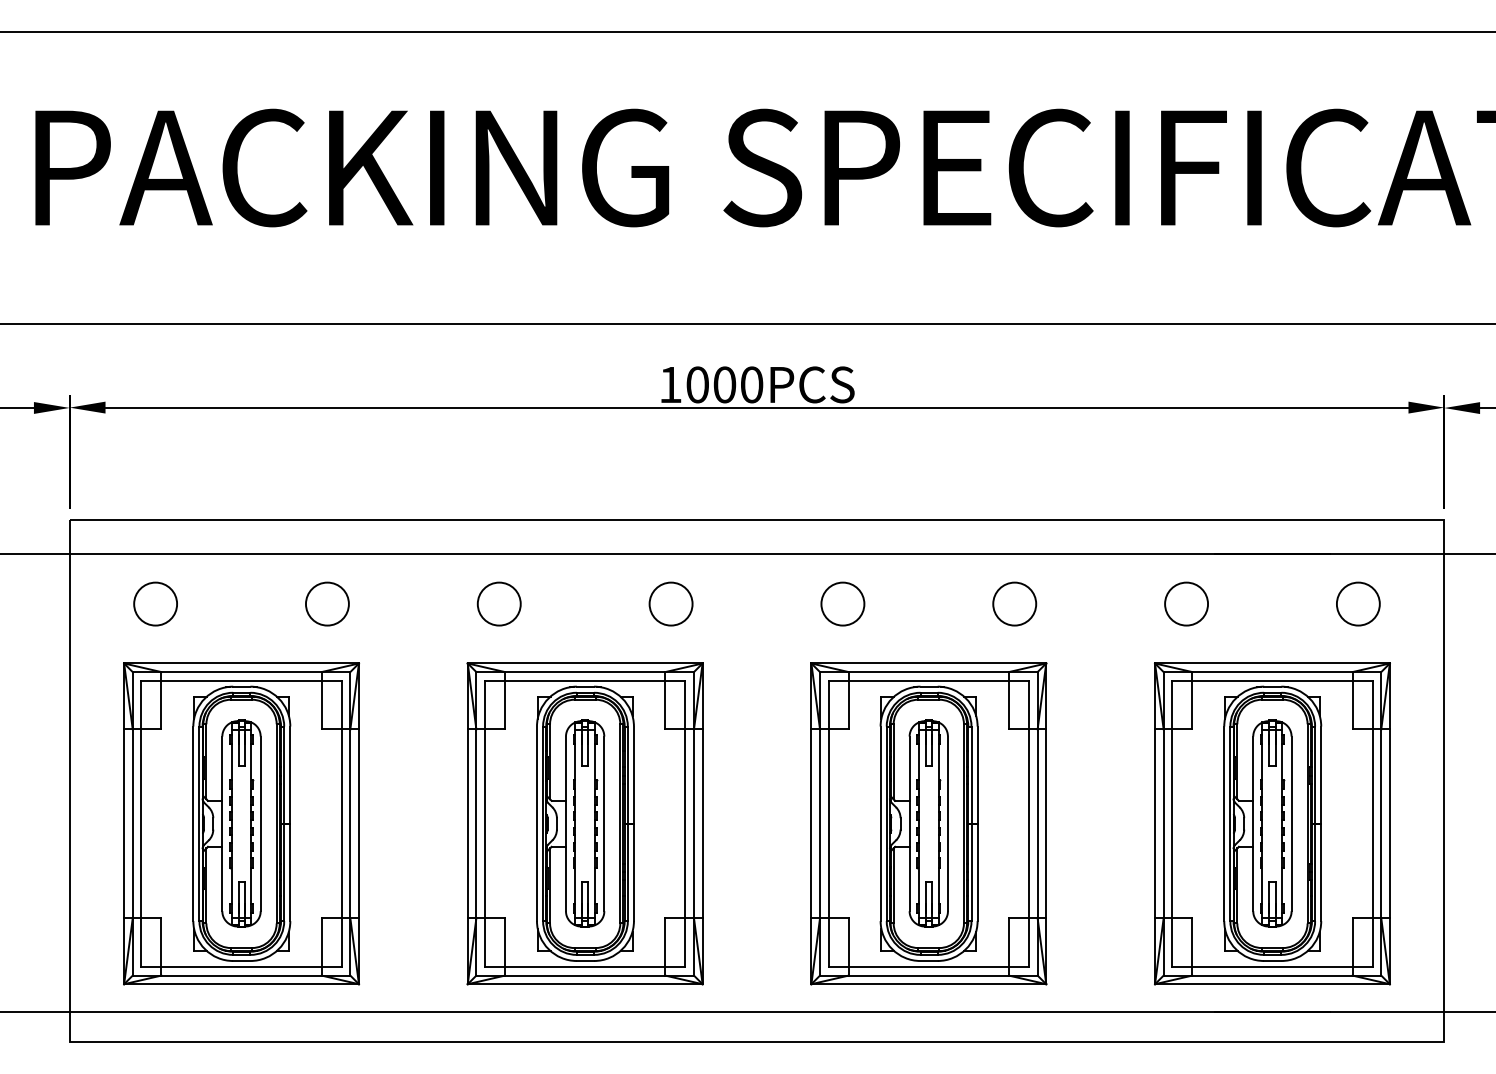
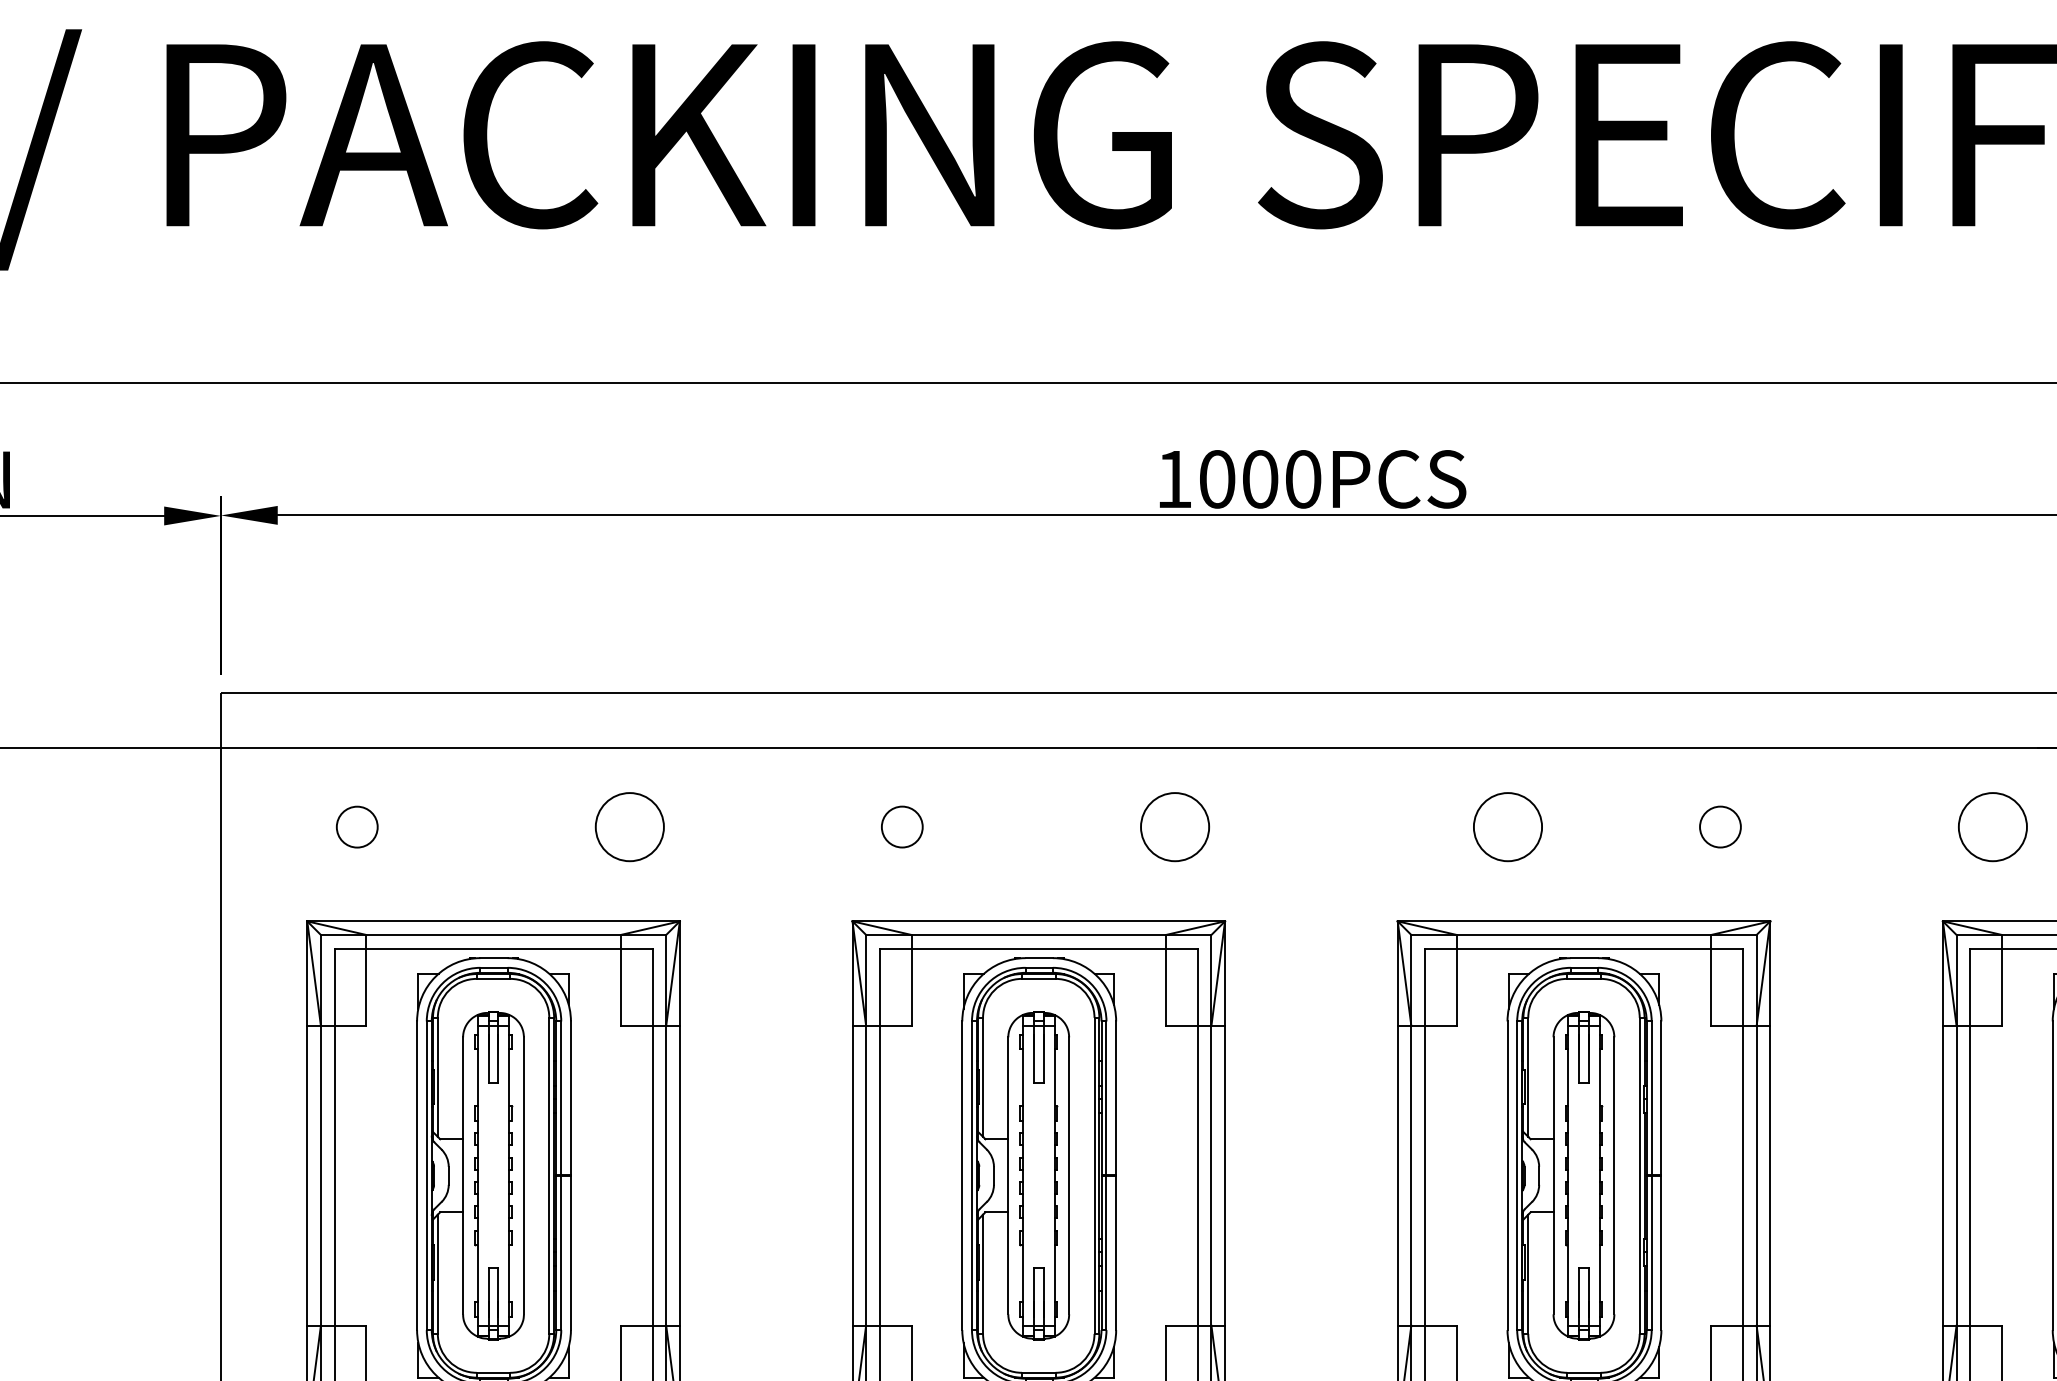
circle: (155, 603) -> (357, 826), size x0.6
circle: (498, 603) -> (901, 826), size x0.6
circle: (842, 603) -> (1507, 826), moved
circle: (1014, 603) -> (1719, 826), size x0.6

